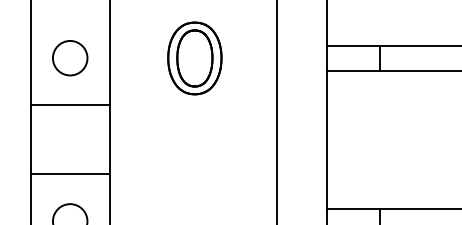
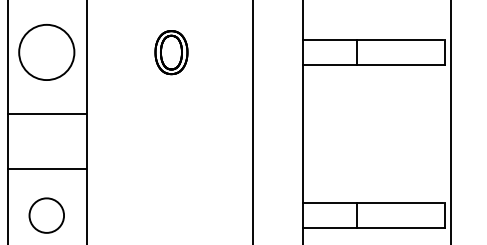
circle: (69, 58) -> (46, 52), size x1.6
part: (194, 58) -> (171, 52), size x0.6
line: (69, 105) -> (46, 113), moved

